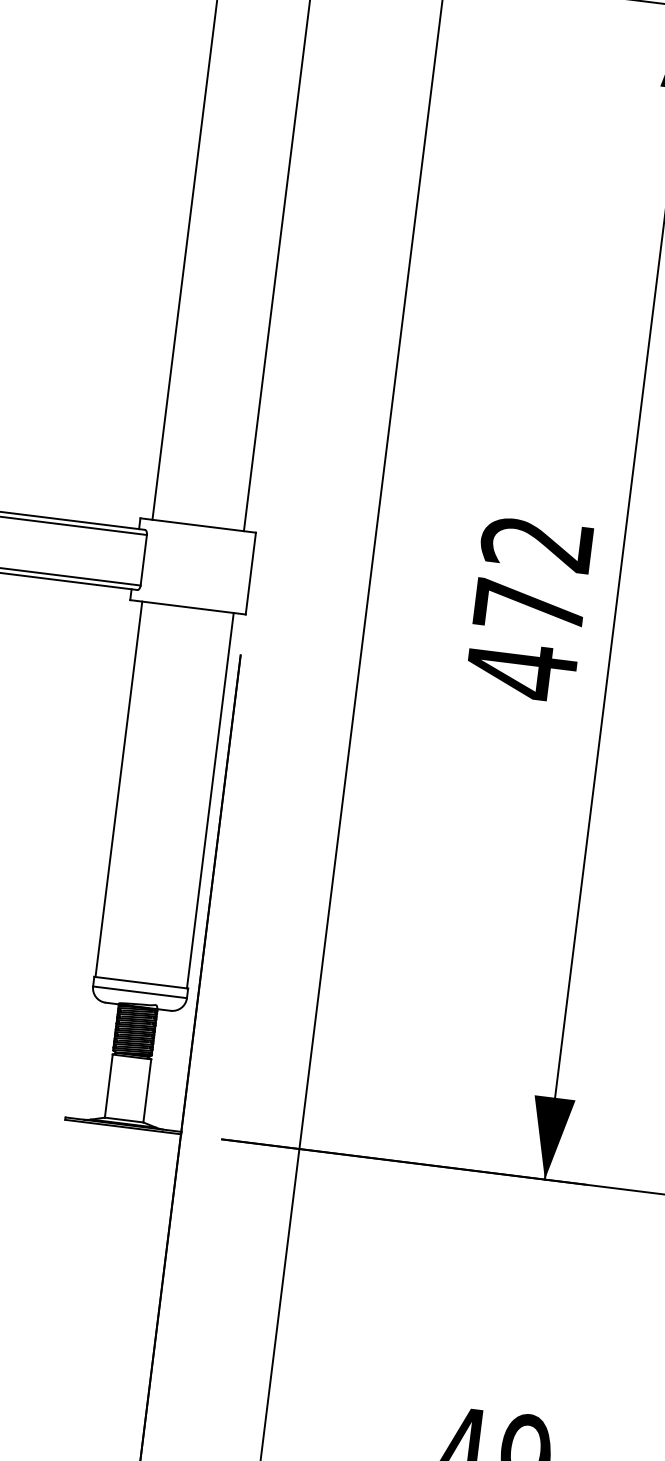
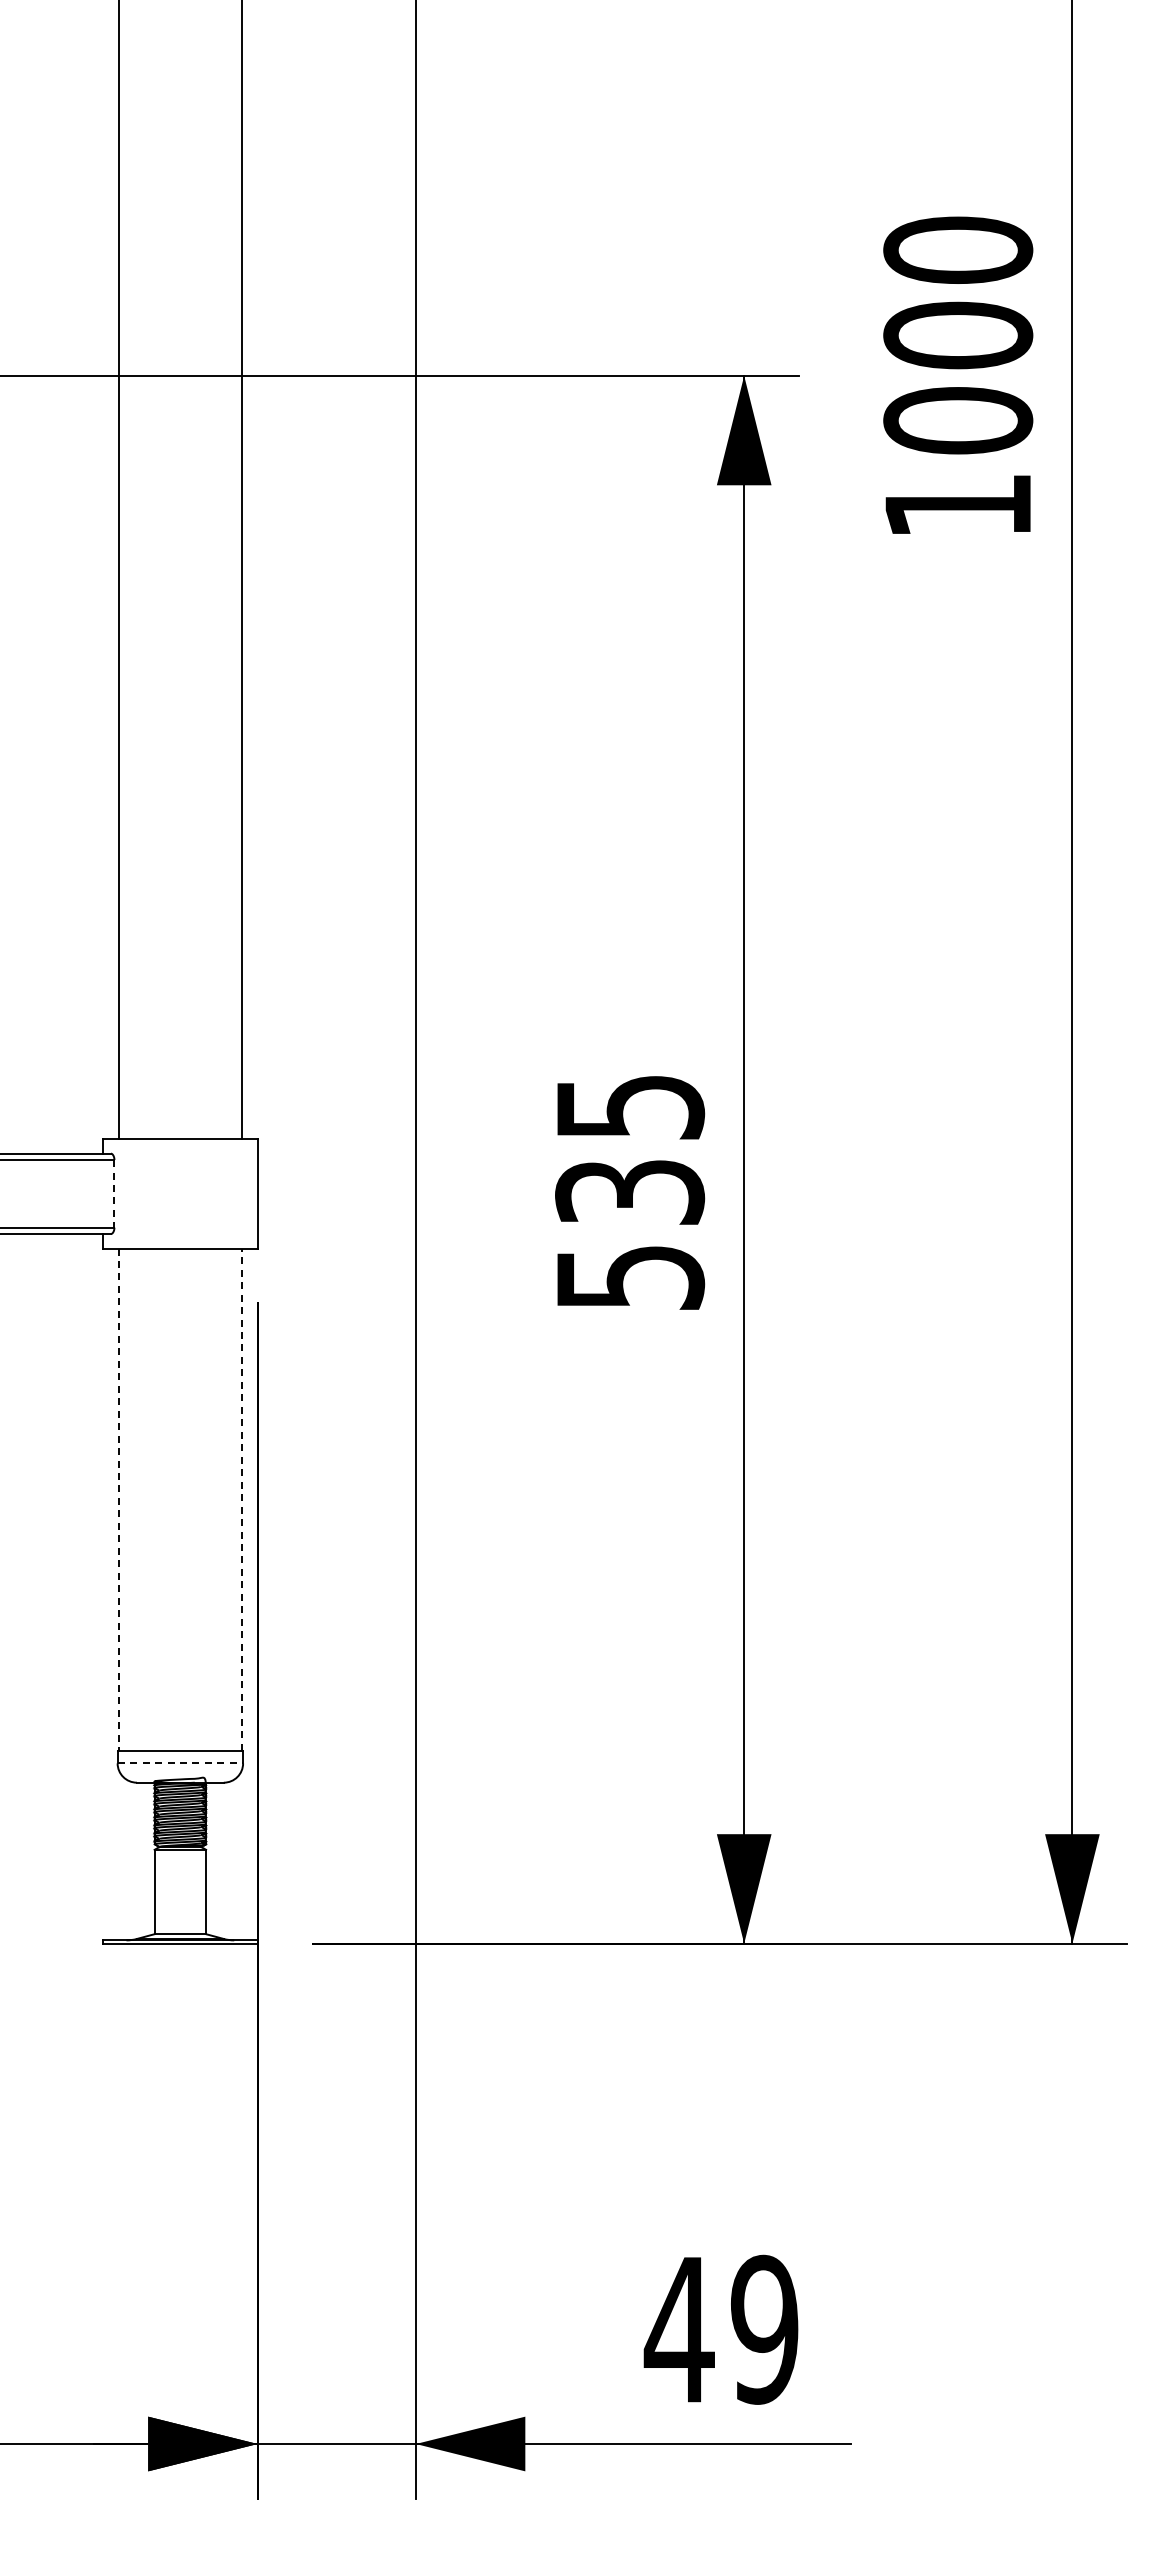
line: (143, 560) -> (114, 1193), solid -> dashed
text: (529, 608) -> (630, 1194), 472 -> 535
line: (119, 789) -> (119, 1499), solid -> dashed
line: (210, 800) -> (241, 1499), solid -> dashed
line: (140, 992) -> (180, 1763), solid -> dashed

